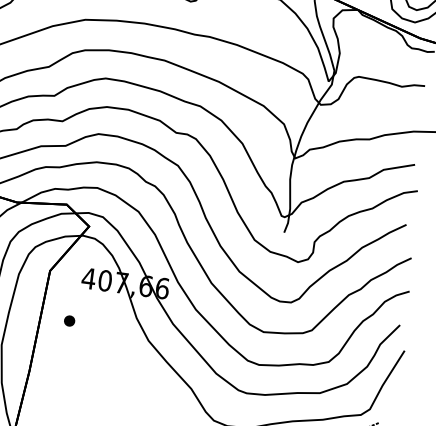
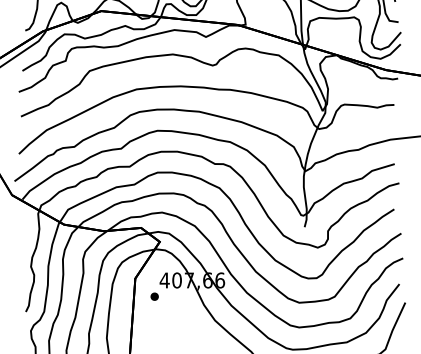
part: (69, 320) -> (154, 296), moved

